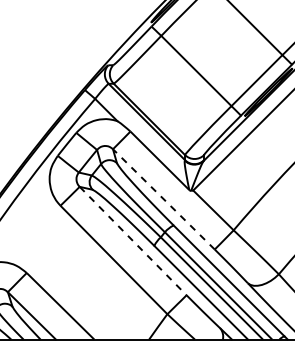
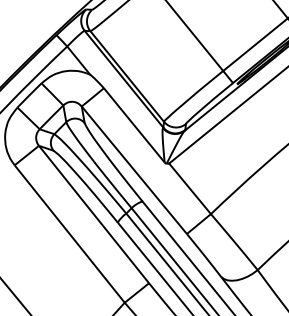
line: (164, 199) -> (135, 170), dashed -> solid
line: (132, 240) -> (93, 213), dashed -> solid

